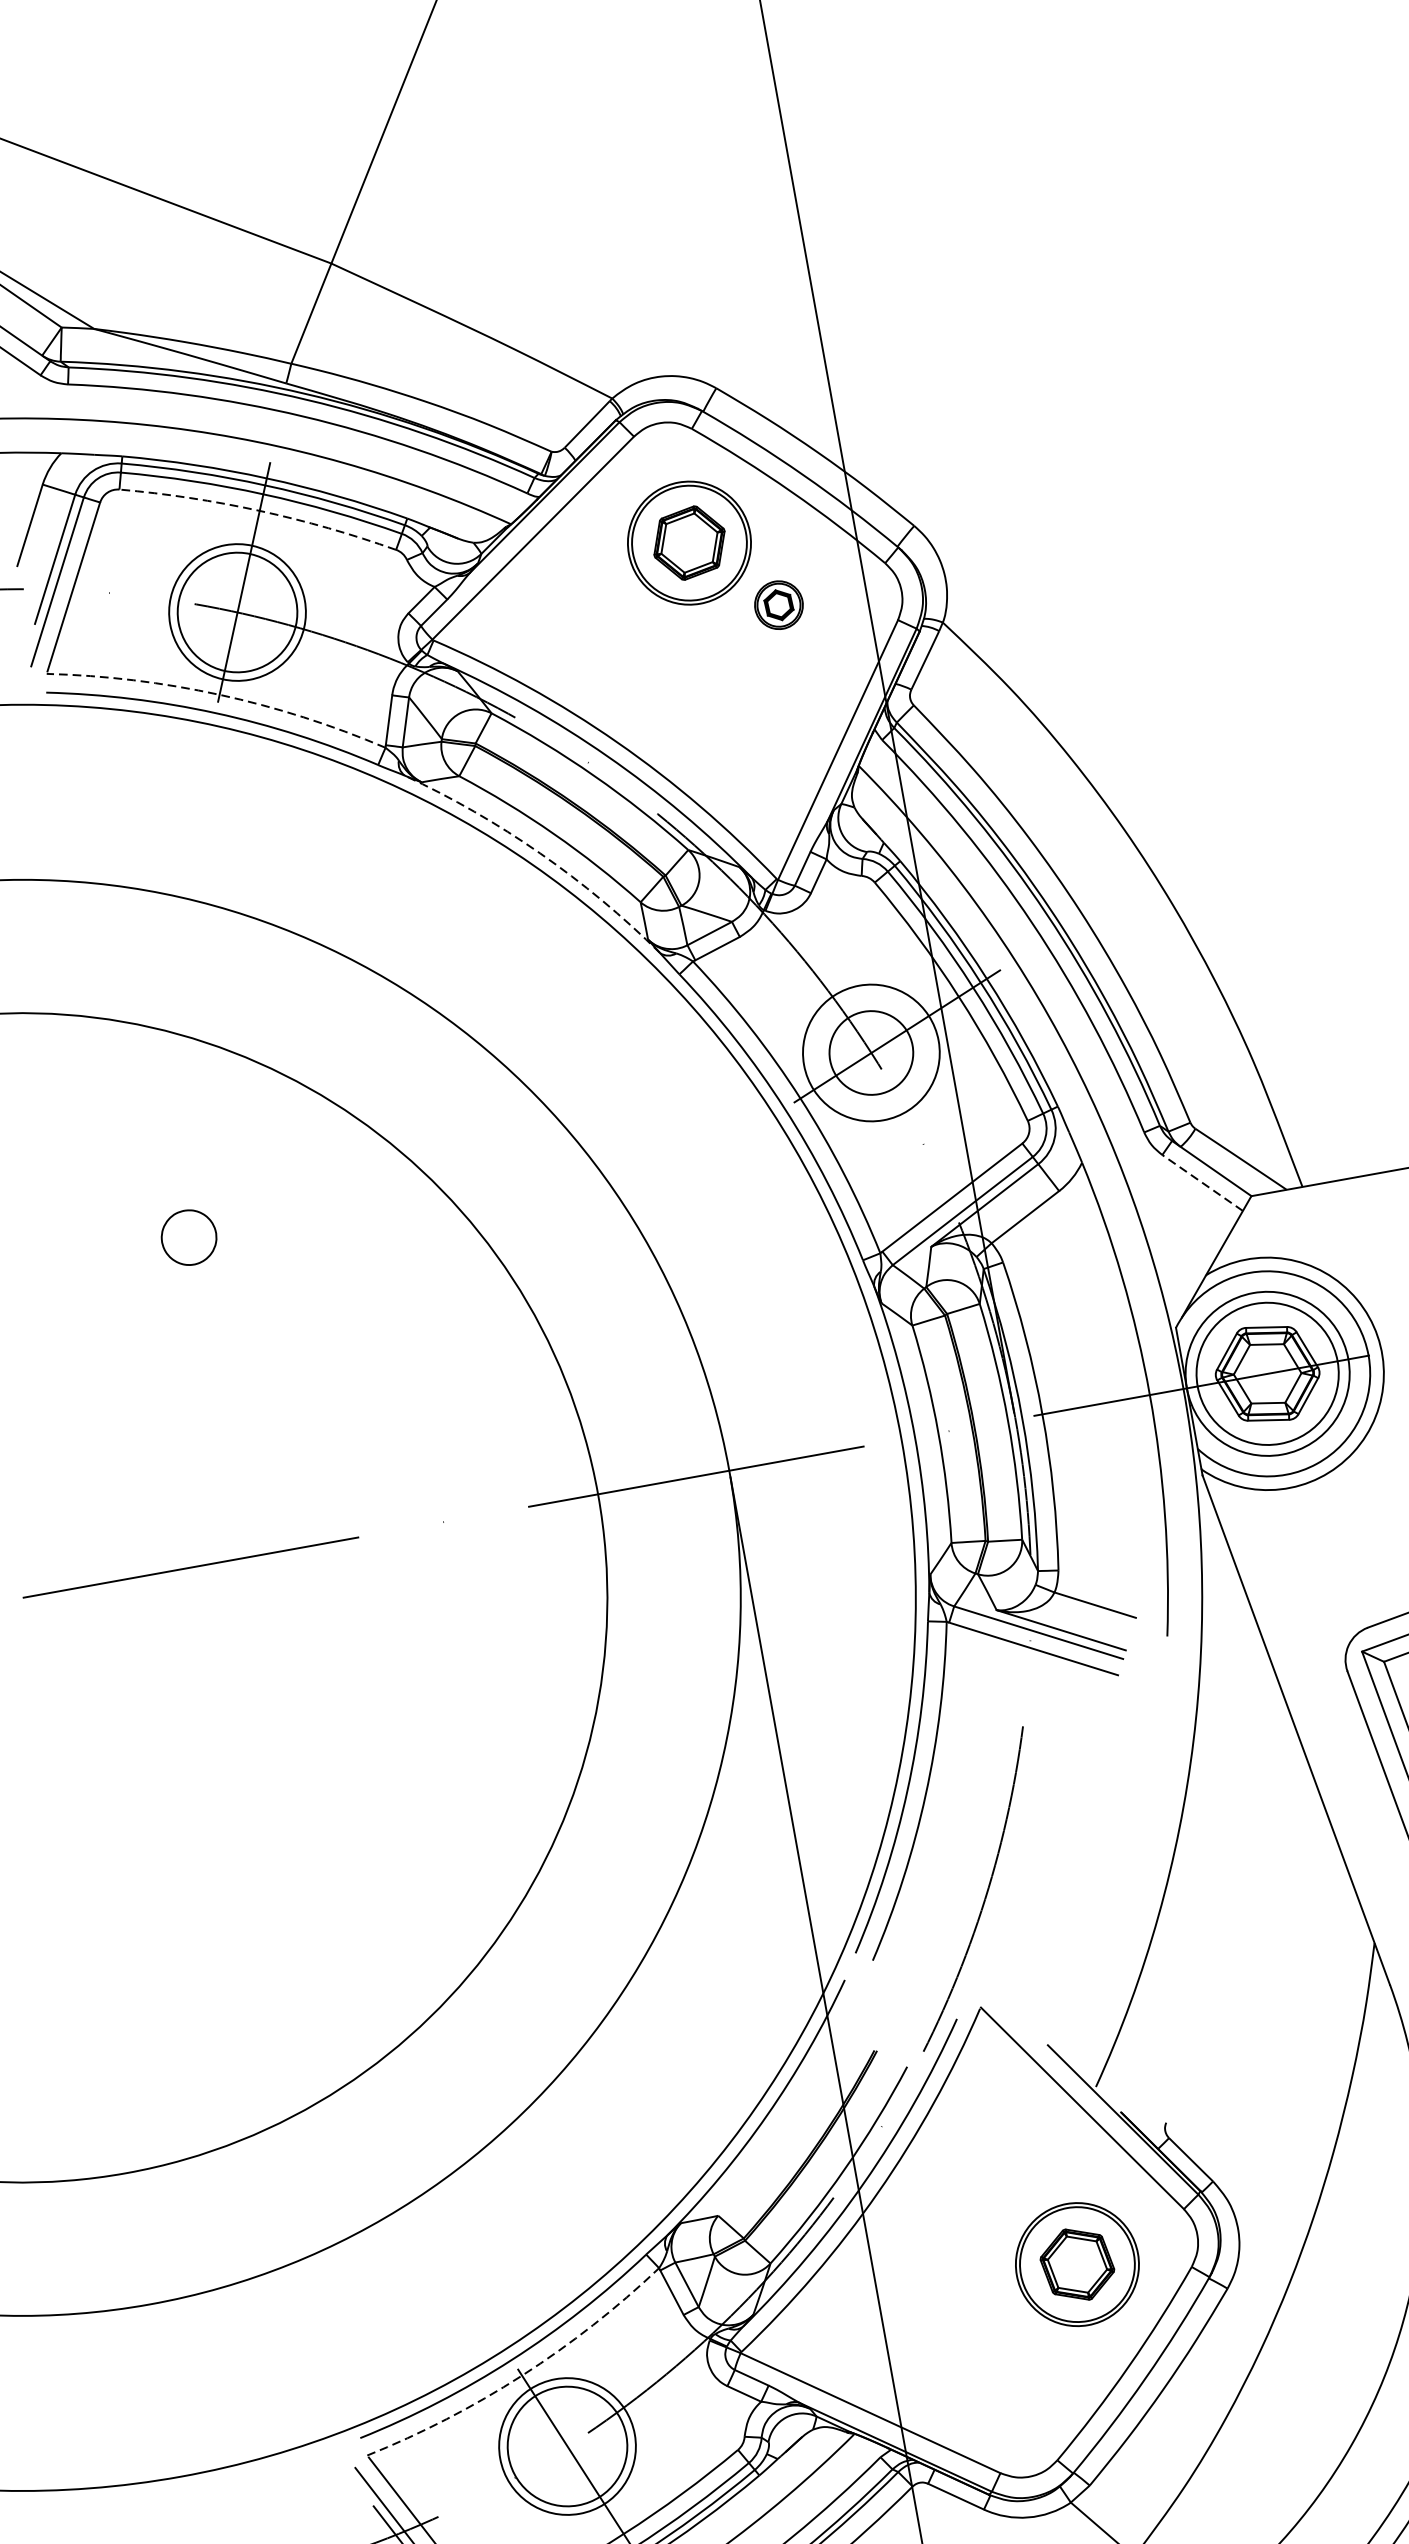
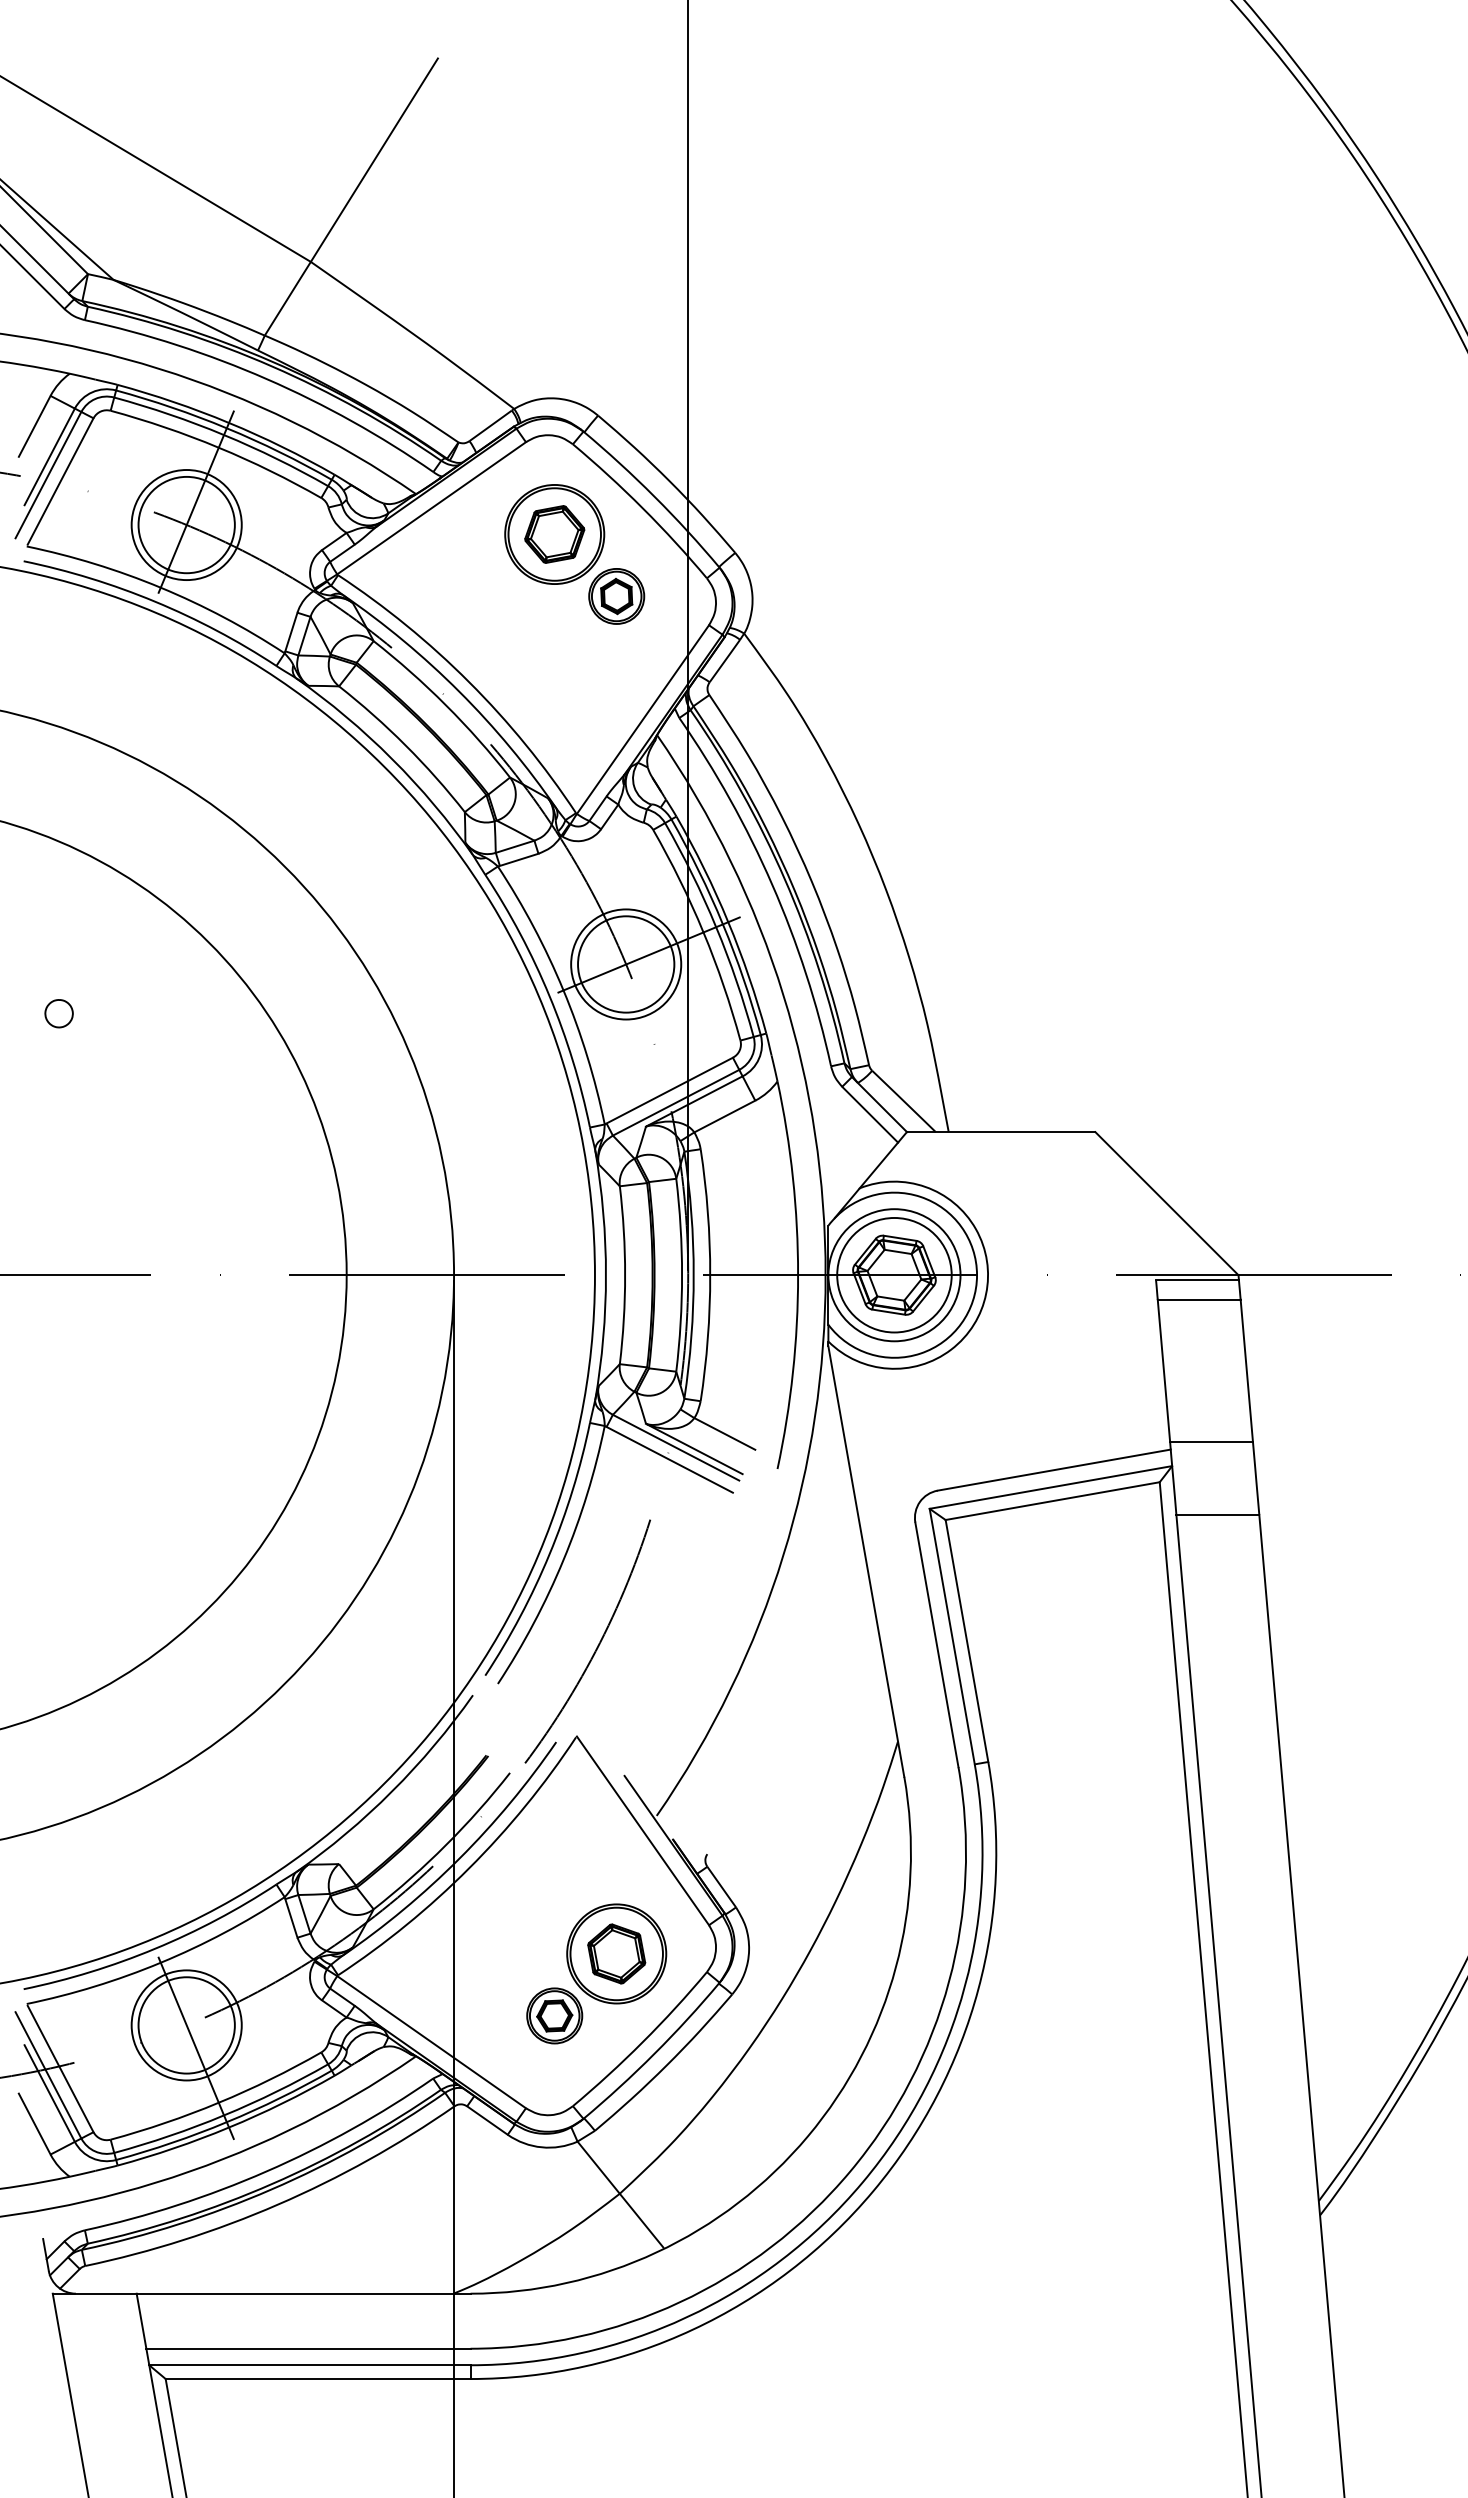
arc: (259, 510) -> (218, 447), dashed -> solid
part: (778, 605) -> (616, 596), size x1.43
arc: (219, 694) -> (160, 587), dashed -> solid
arc: (540, 853) -> (392, 759), dashed -> solid
circle: (871, 1052) -> (626, 964), size x1.43
line: (1201, 1182) -> (869, 1114), dashed -> solid
part: (188, 1237) -> (58, 1013), size x0.62
part: (1014, 2353) -> (554, 2015), added
arc: (521, 2375) -> (160, 1962), dashed -> solid

